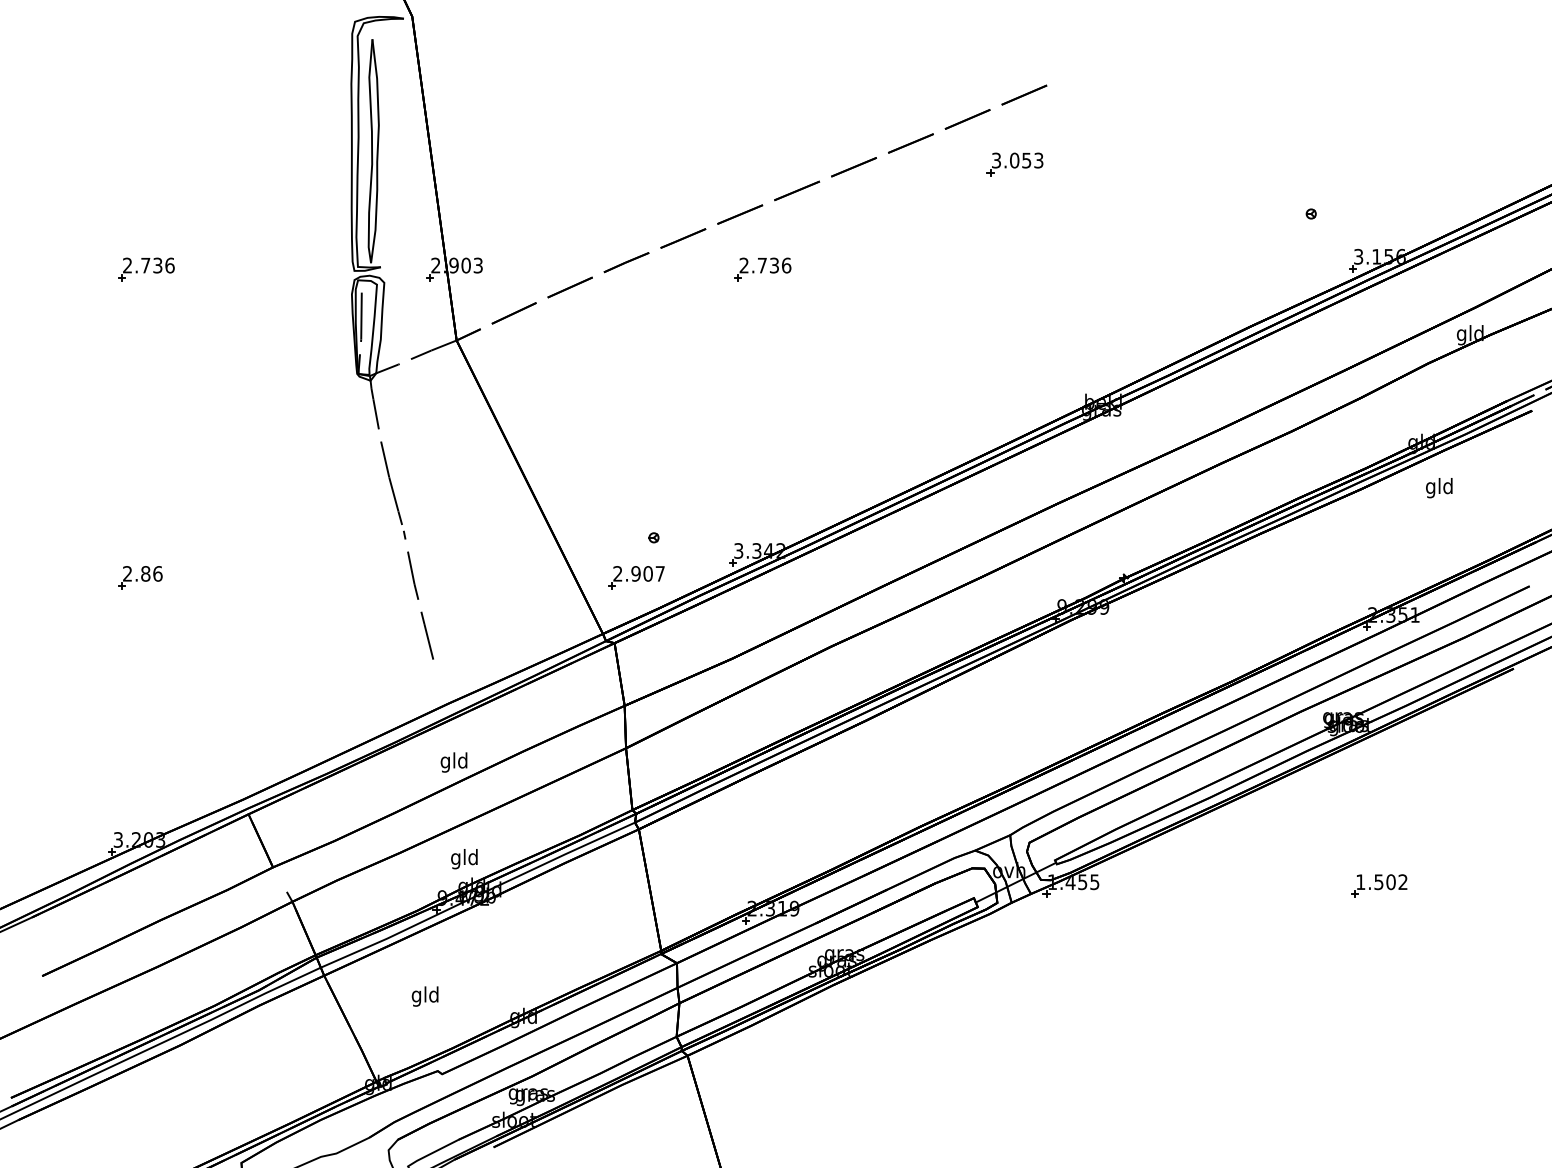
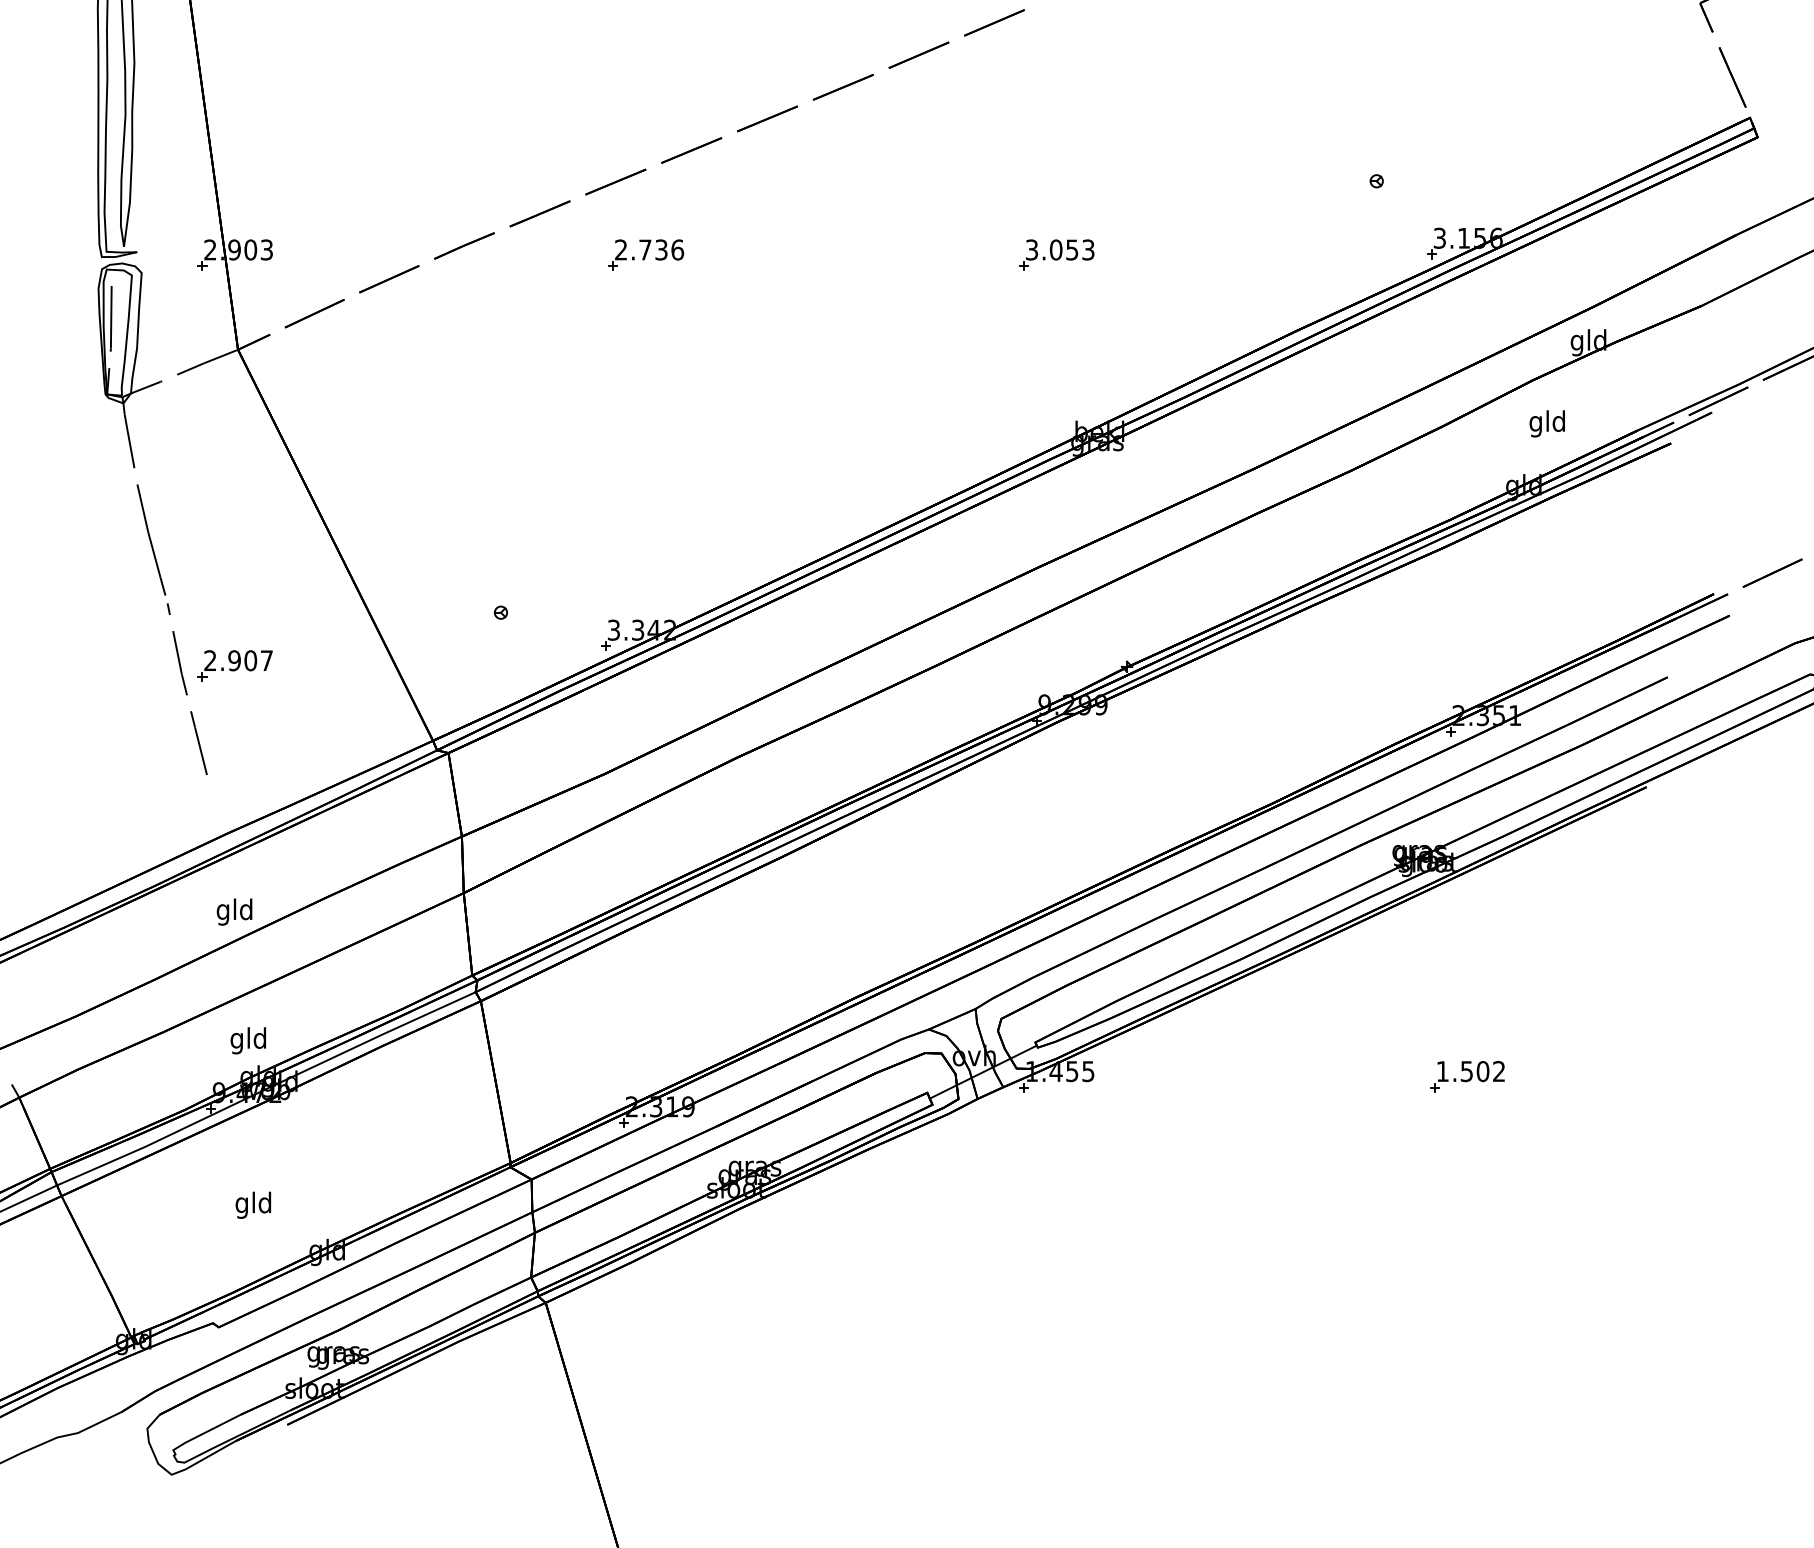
part: (1014, 164) -> (1055, 255), moved
text: (1439, 488) -> (1547, 424), moved
part: (636, 577) -> (235, 665), moved
text: (424, 996) -> (252, 1205), moved

